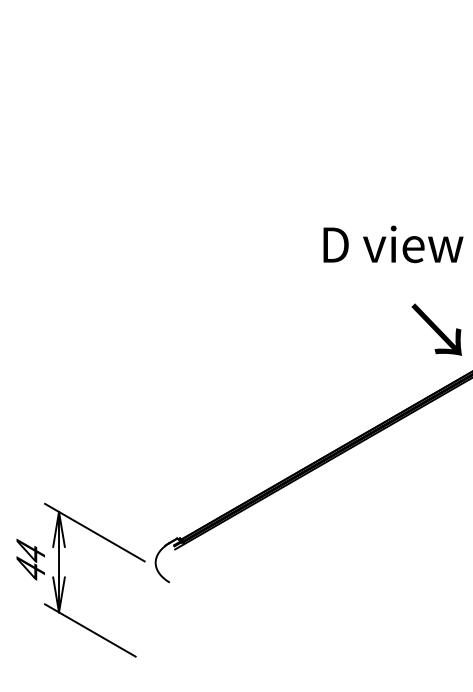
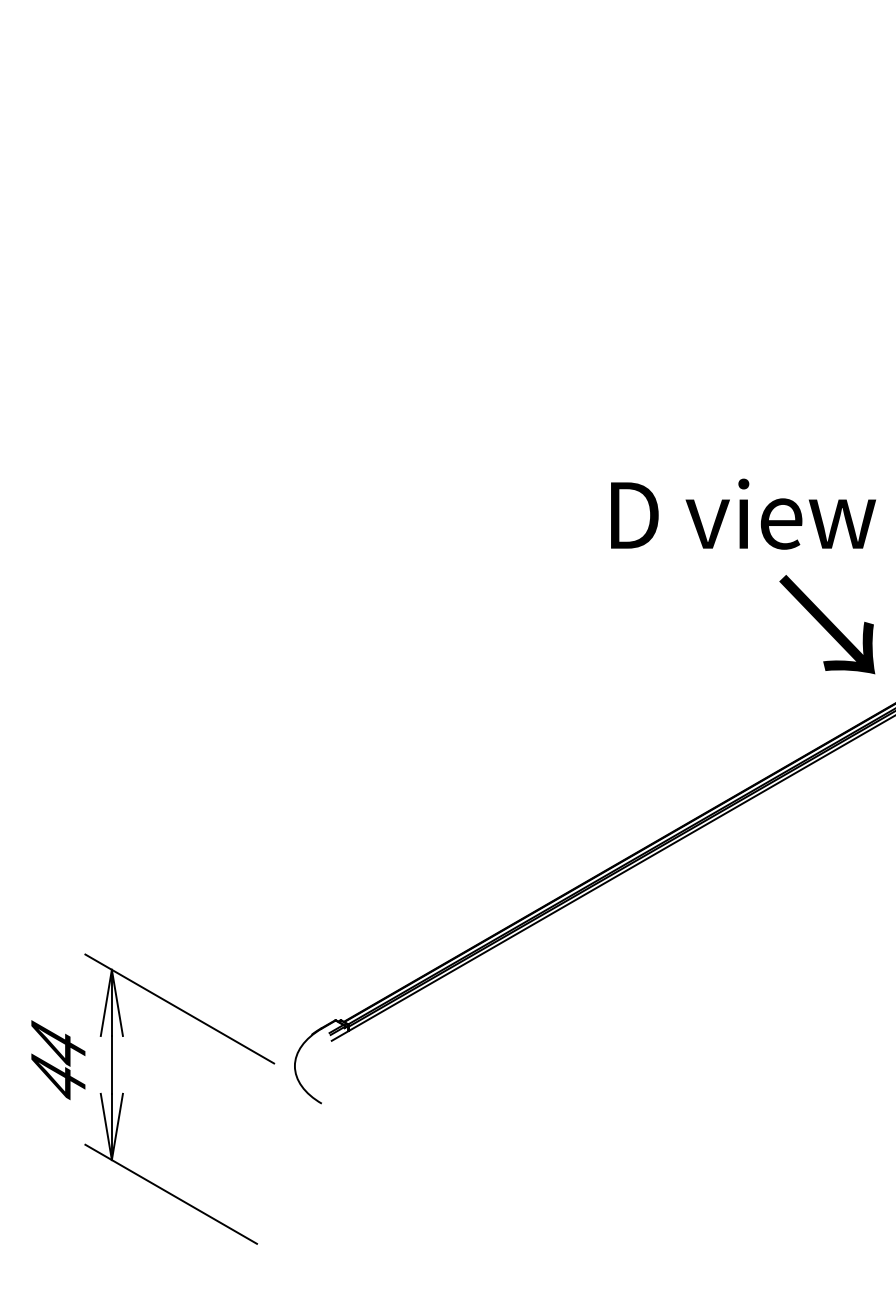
text: (393, 244) -> (743, 514), moved

